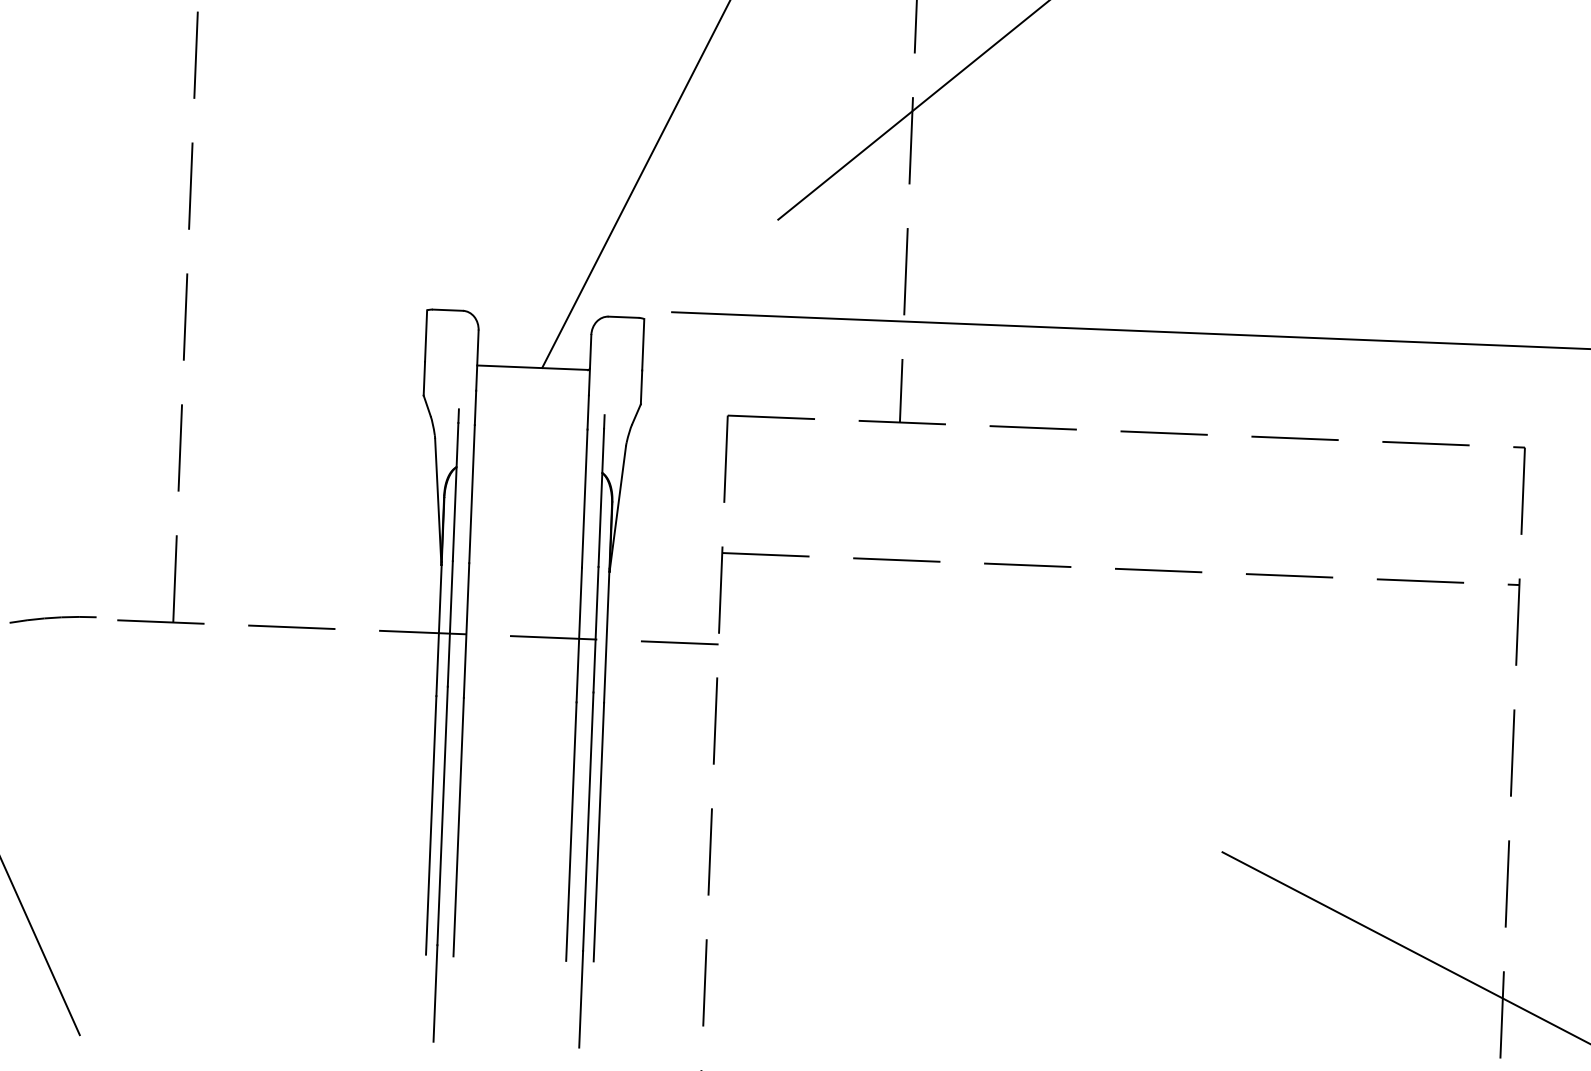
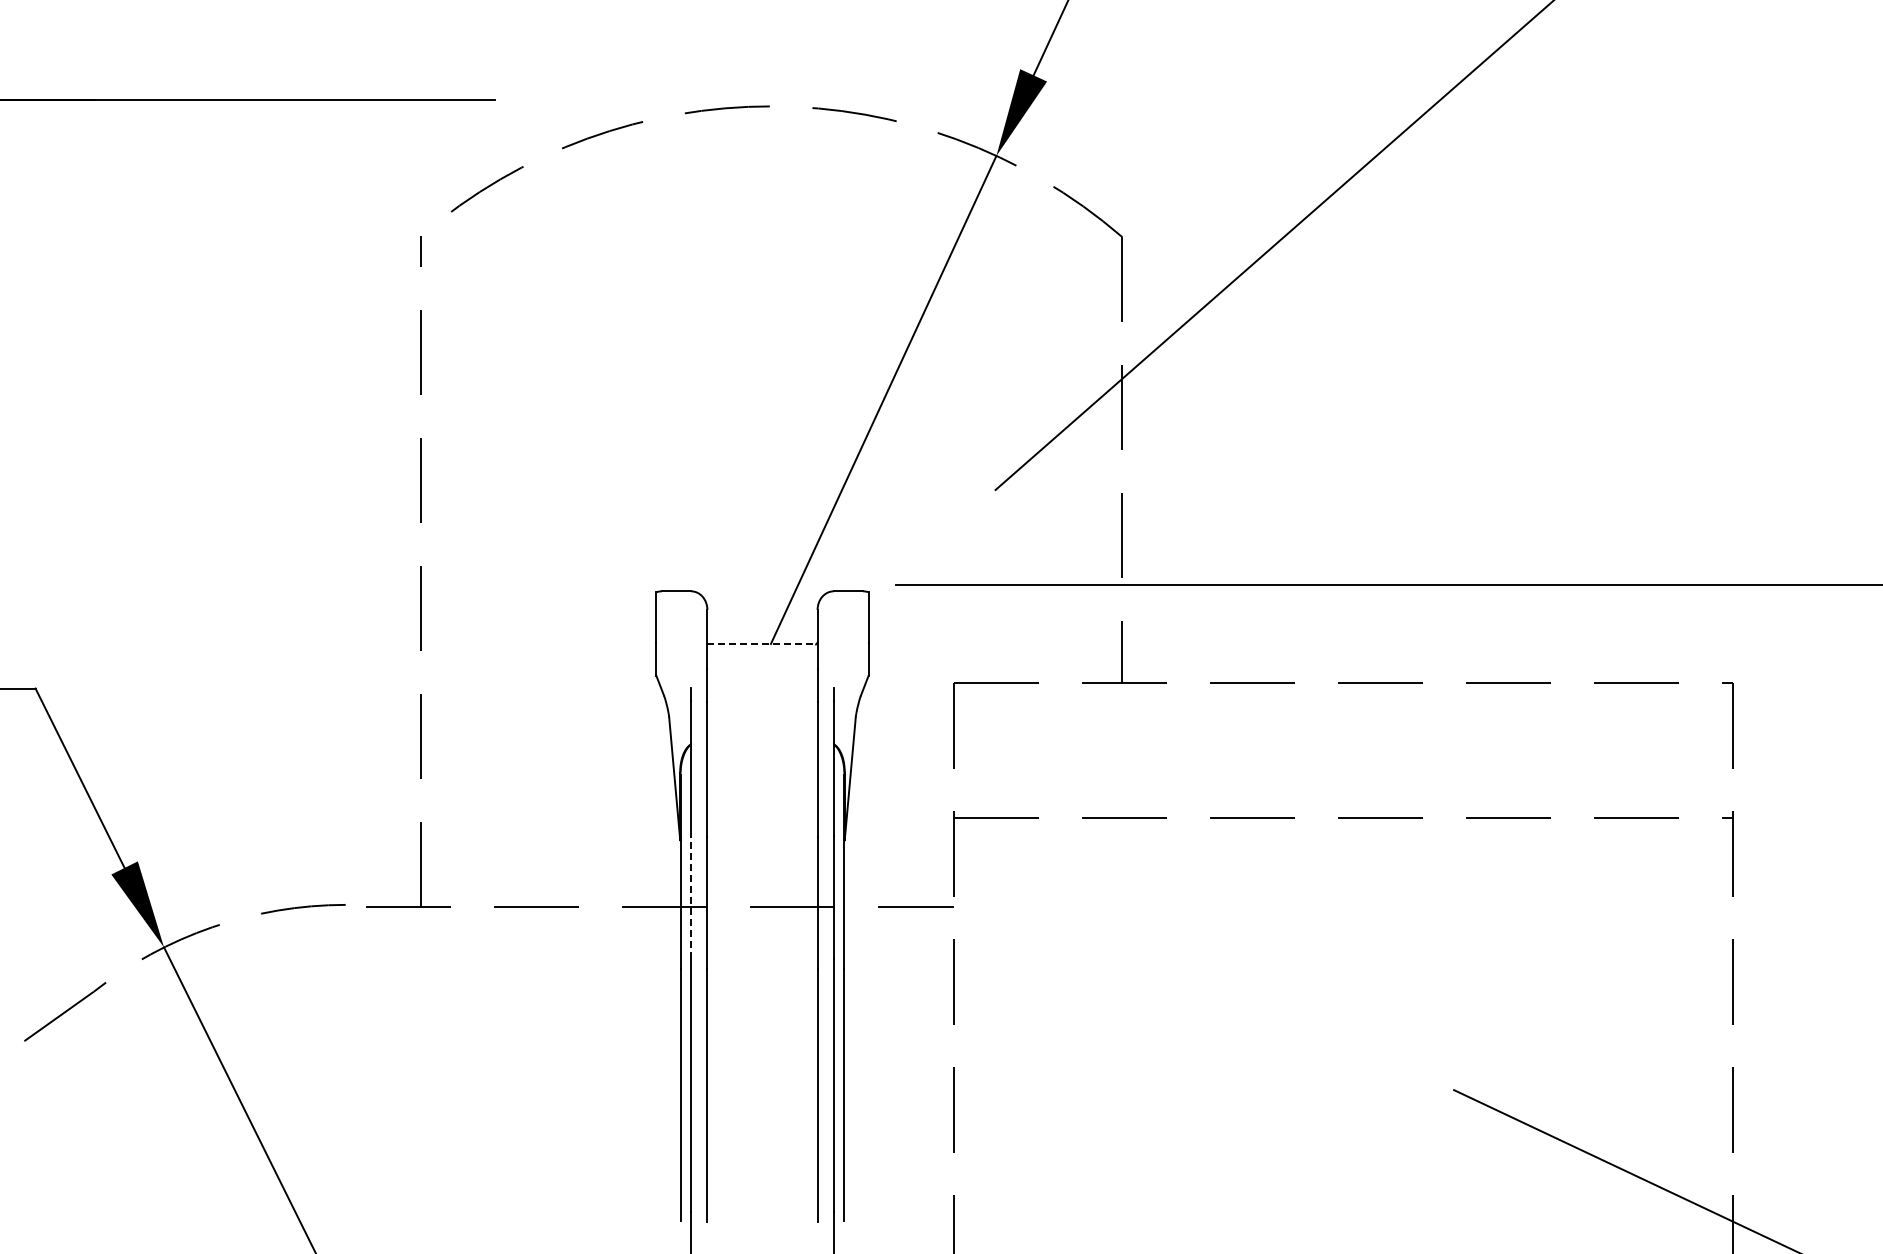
line: (532, 368) -> (761, 644), solid -> dashed
line: (450, 622) -> (691, 896), solid -> dashed

